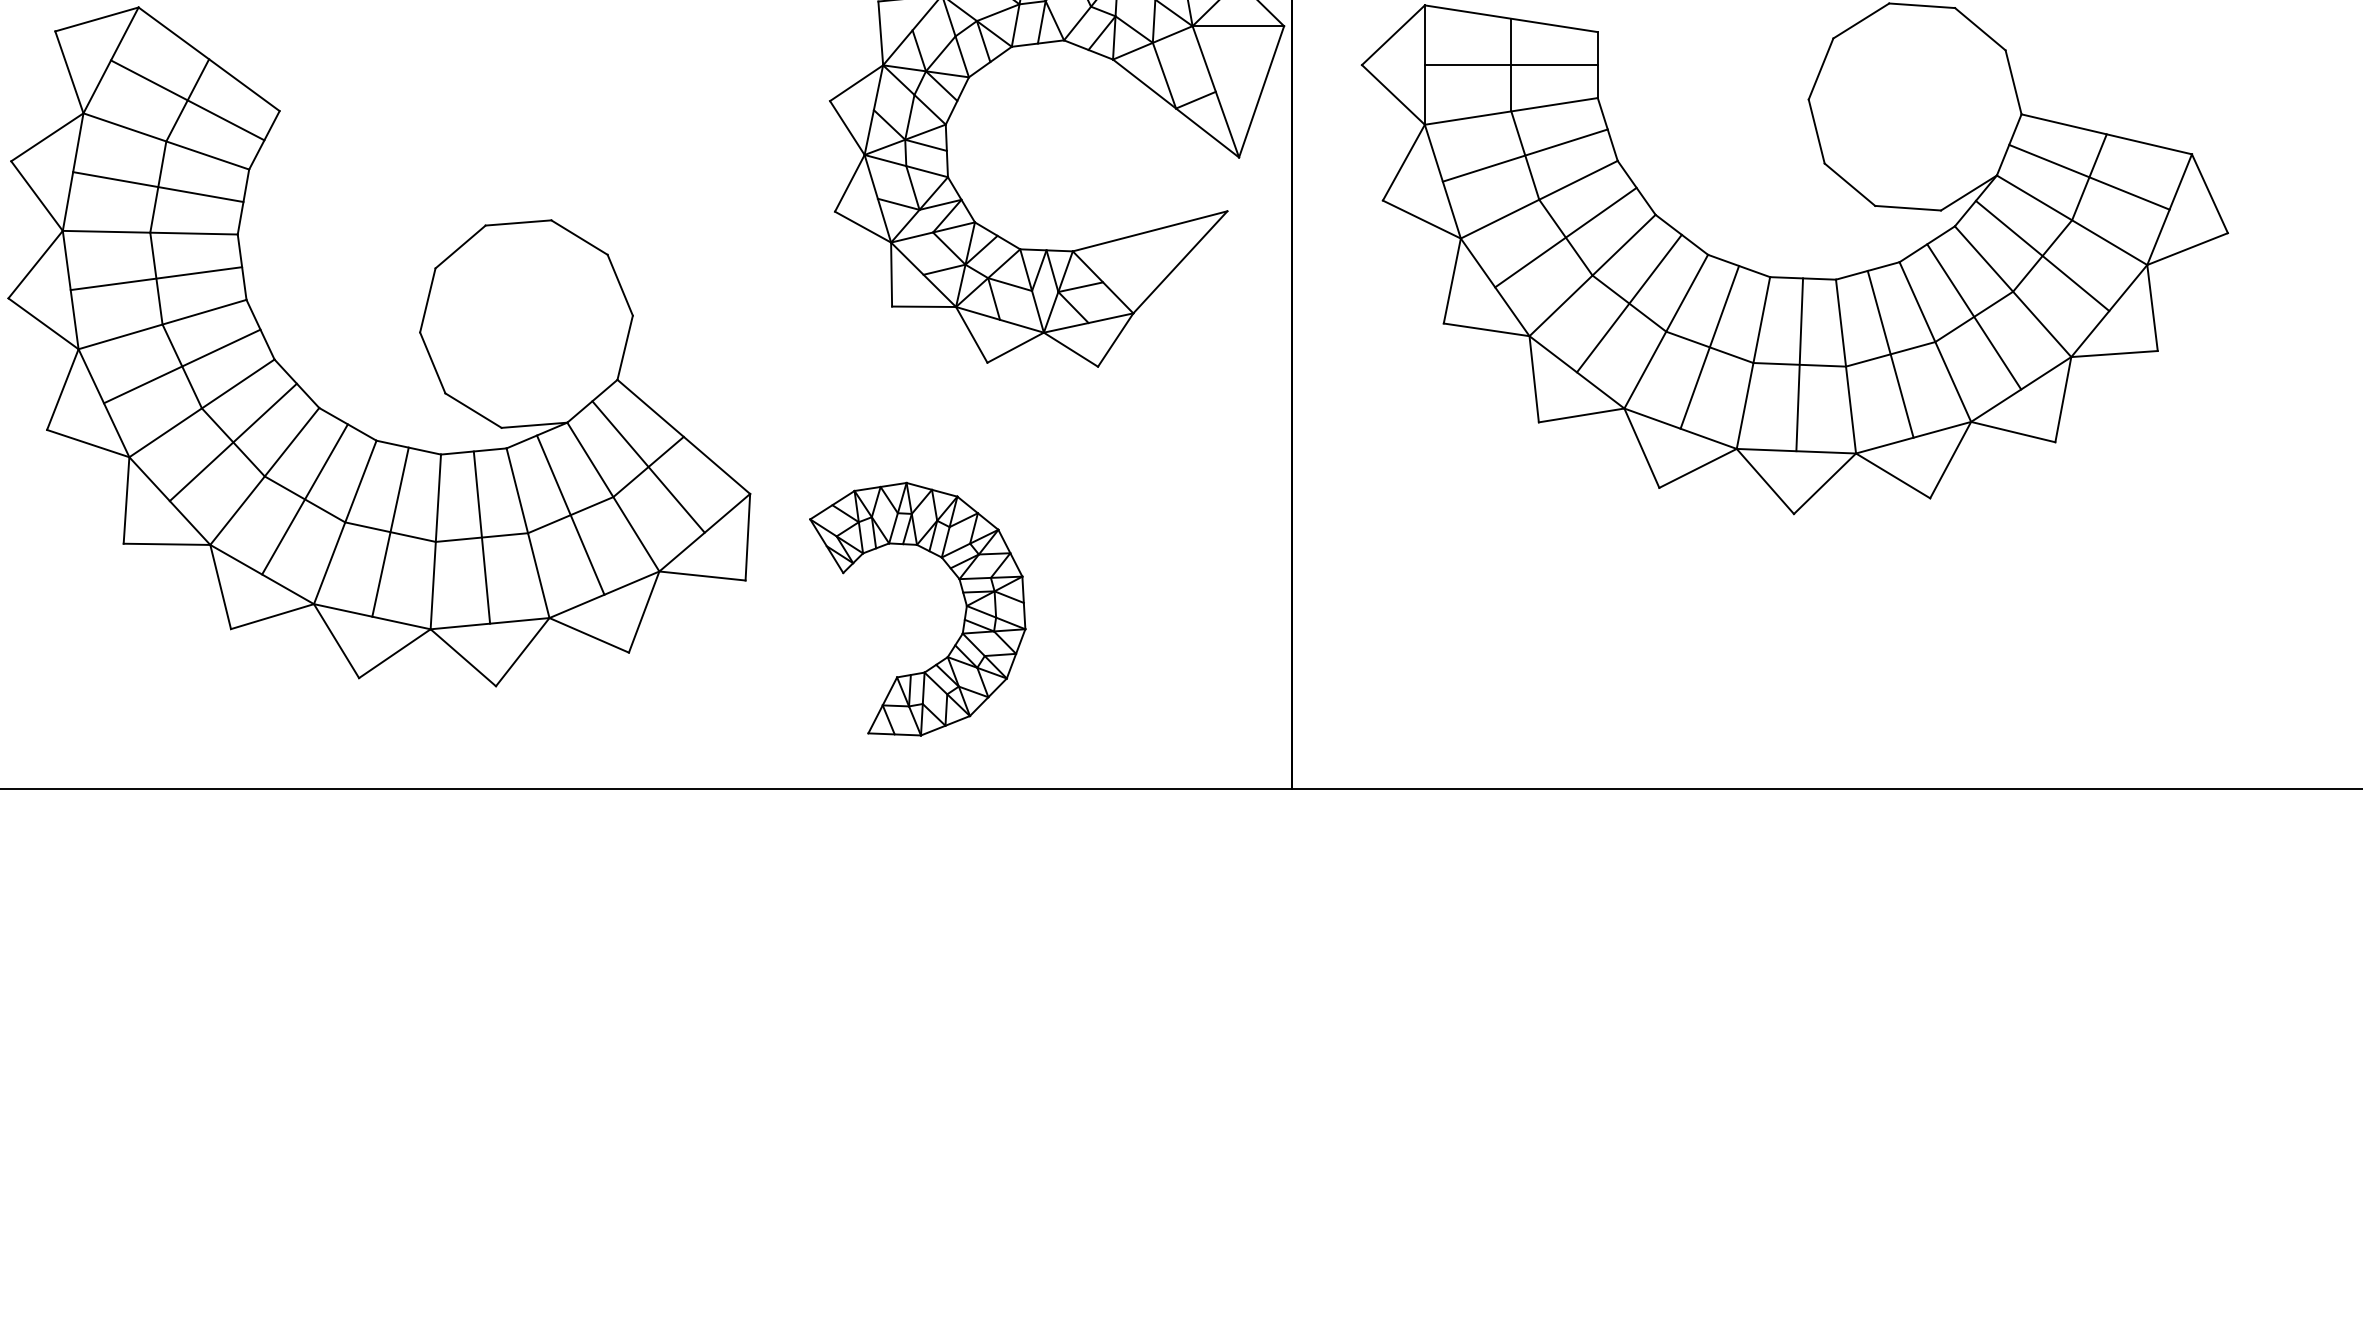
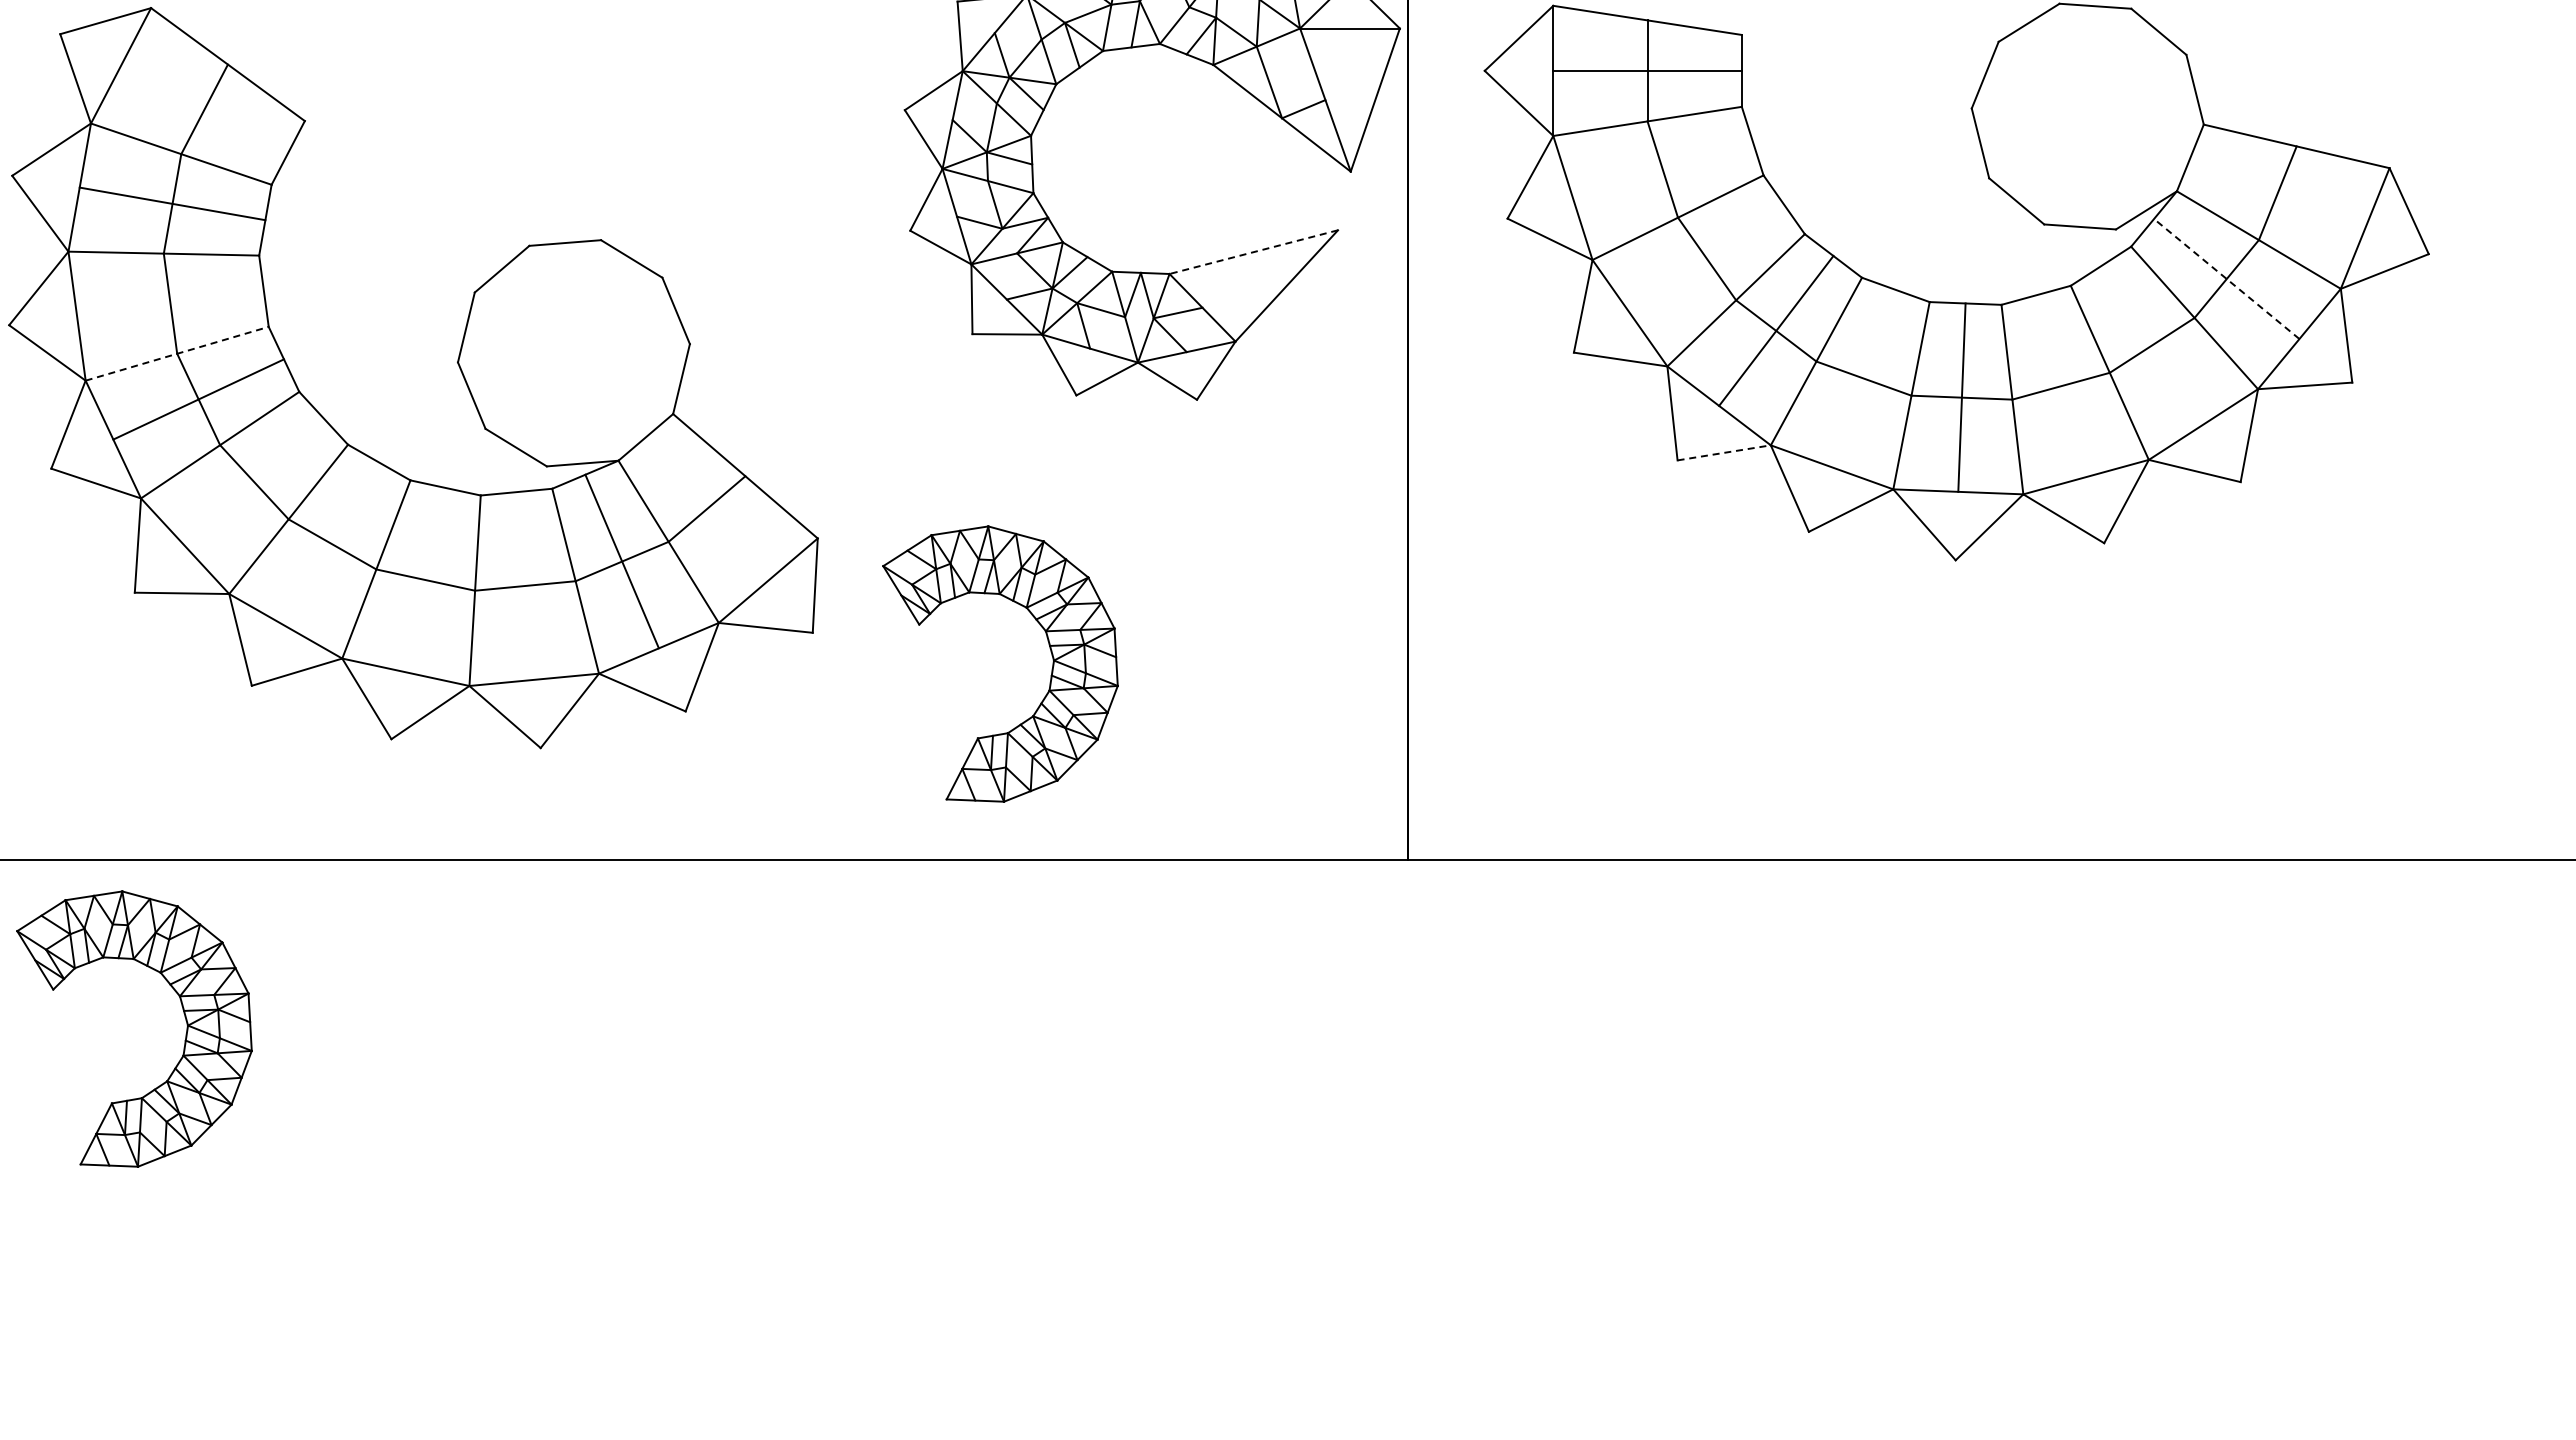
line: (187, 99) -> (204, 108), removed
line: (1525, 155) -> (1662, 169), removed
line: (2089, 176) -> (2277, 192), removed
line: (1149, 231) -> (1253, 252), solid -> dashed
line: (1565, 237) -> (1706, 258), removed
line: (2042, 255) -> (2226, 278), solid -> dashed
line: (156, 278) -> (170, 303), removed
line: (1973, 316) -> (2151, 345), removed
line: (162, 324) -> (177, 353), solid -> dashed
line: (1709, 347) -> (1863, 378), removed
line: (1891, 354) -> (2061, 386), removed
line: (1581, 415) -> (1724, 452), solid -> dashed
line: (233, 442) -> (254, 482), removed
line: (648, 466) -> (706, 508), removed
line: (305, 499) -> (332, 544), removed
line: (390, 531) -> (425, 579), removed
line: (482, 537) -> (525, 585), removed
part: (169, 933) -> (184, 1017), added

